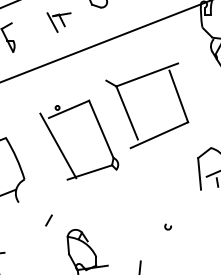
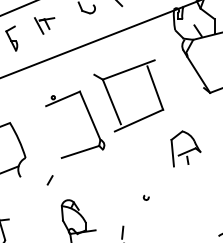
part: (58, 22) -> (44, 25), moved
line: (57, 145) -> (53, 129), removed
line: (48, 220) -> (49, 180), moved

